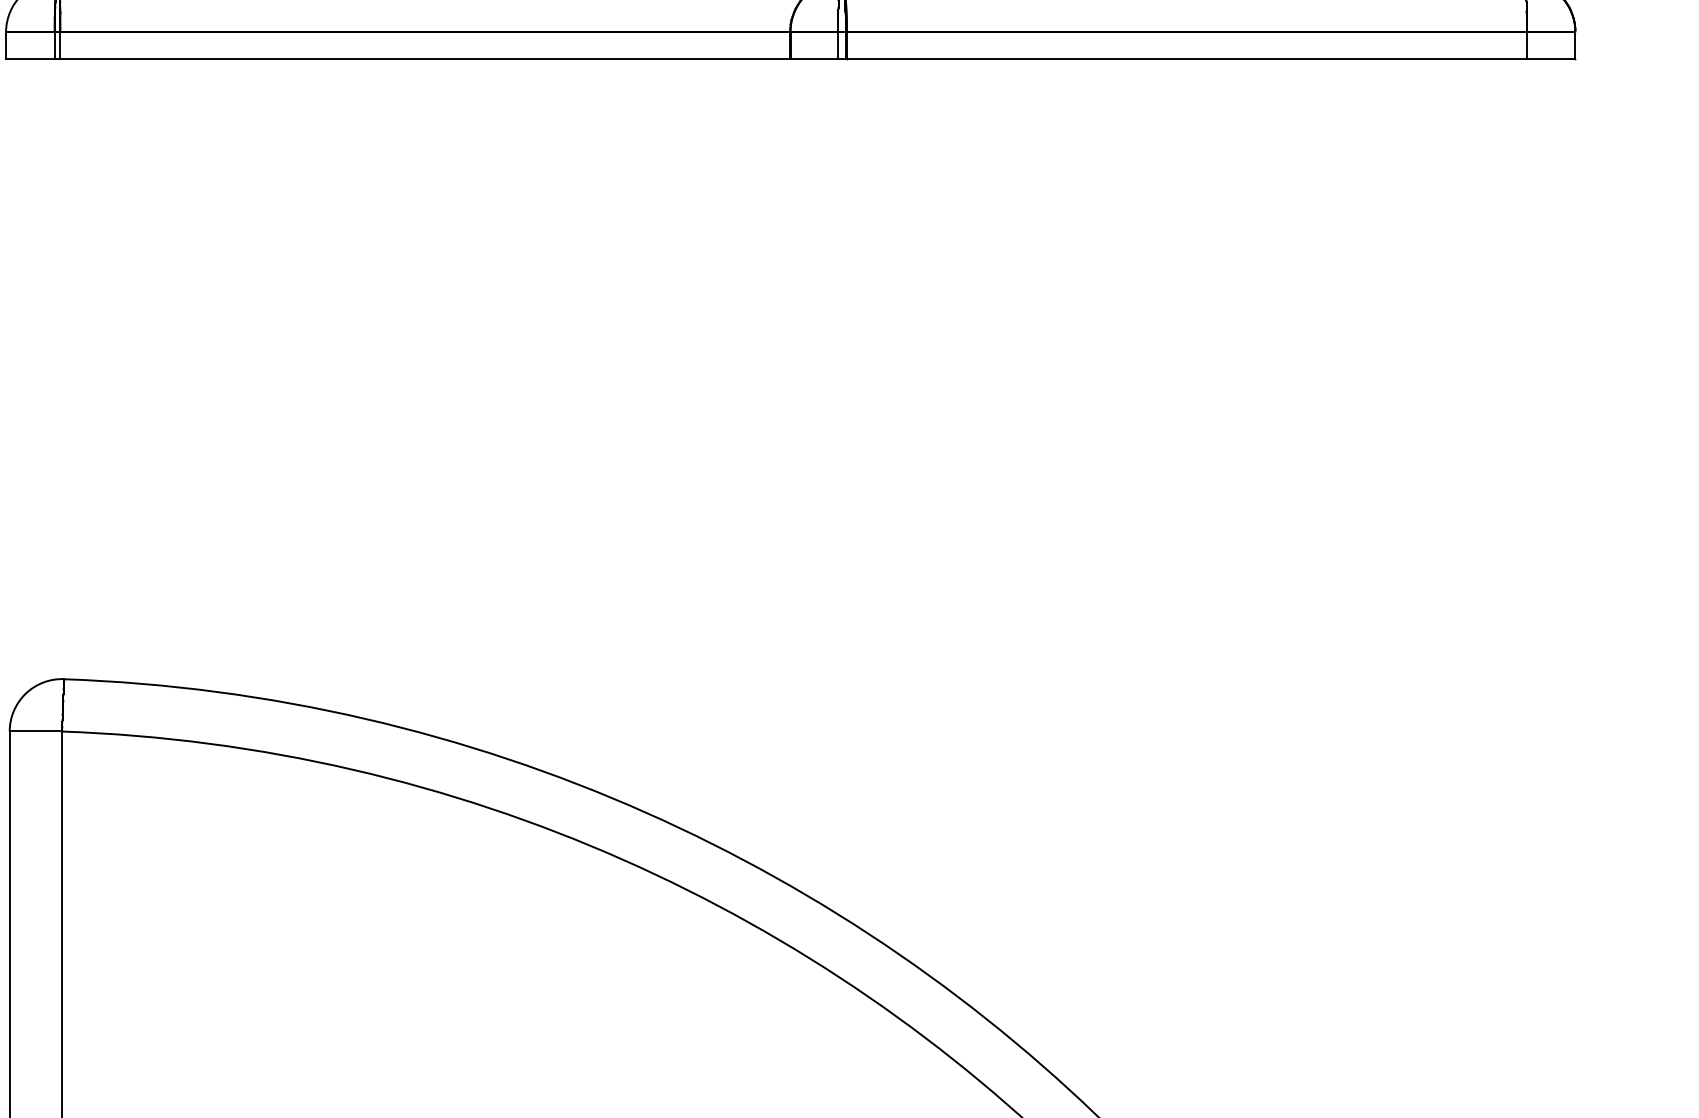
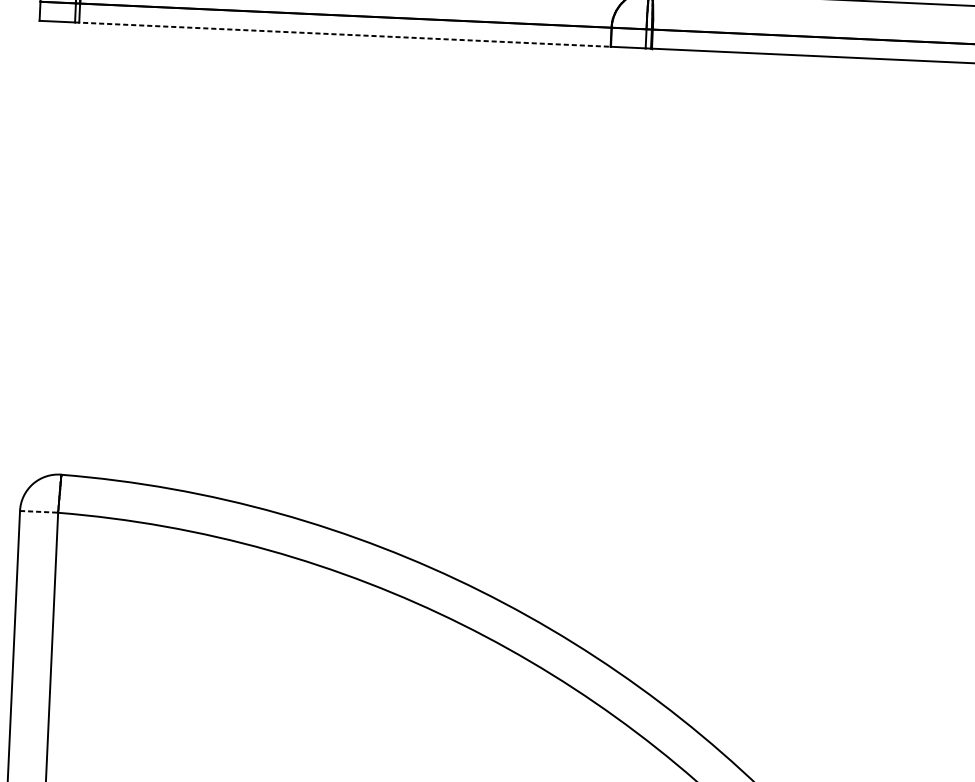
line: (422, 58) -> (342, 34), solid -> dashed
line: (36, 731) -> (39, 511), solid -> dashed

